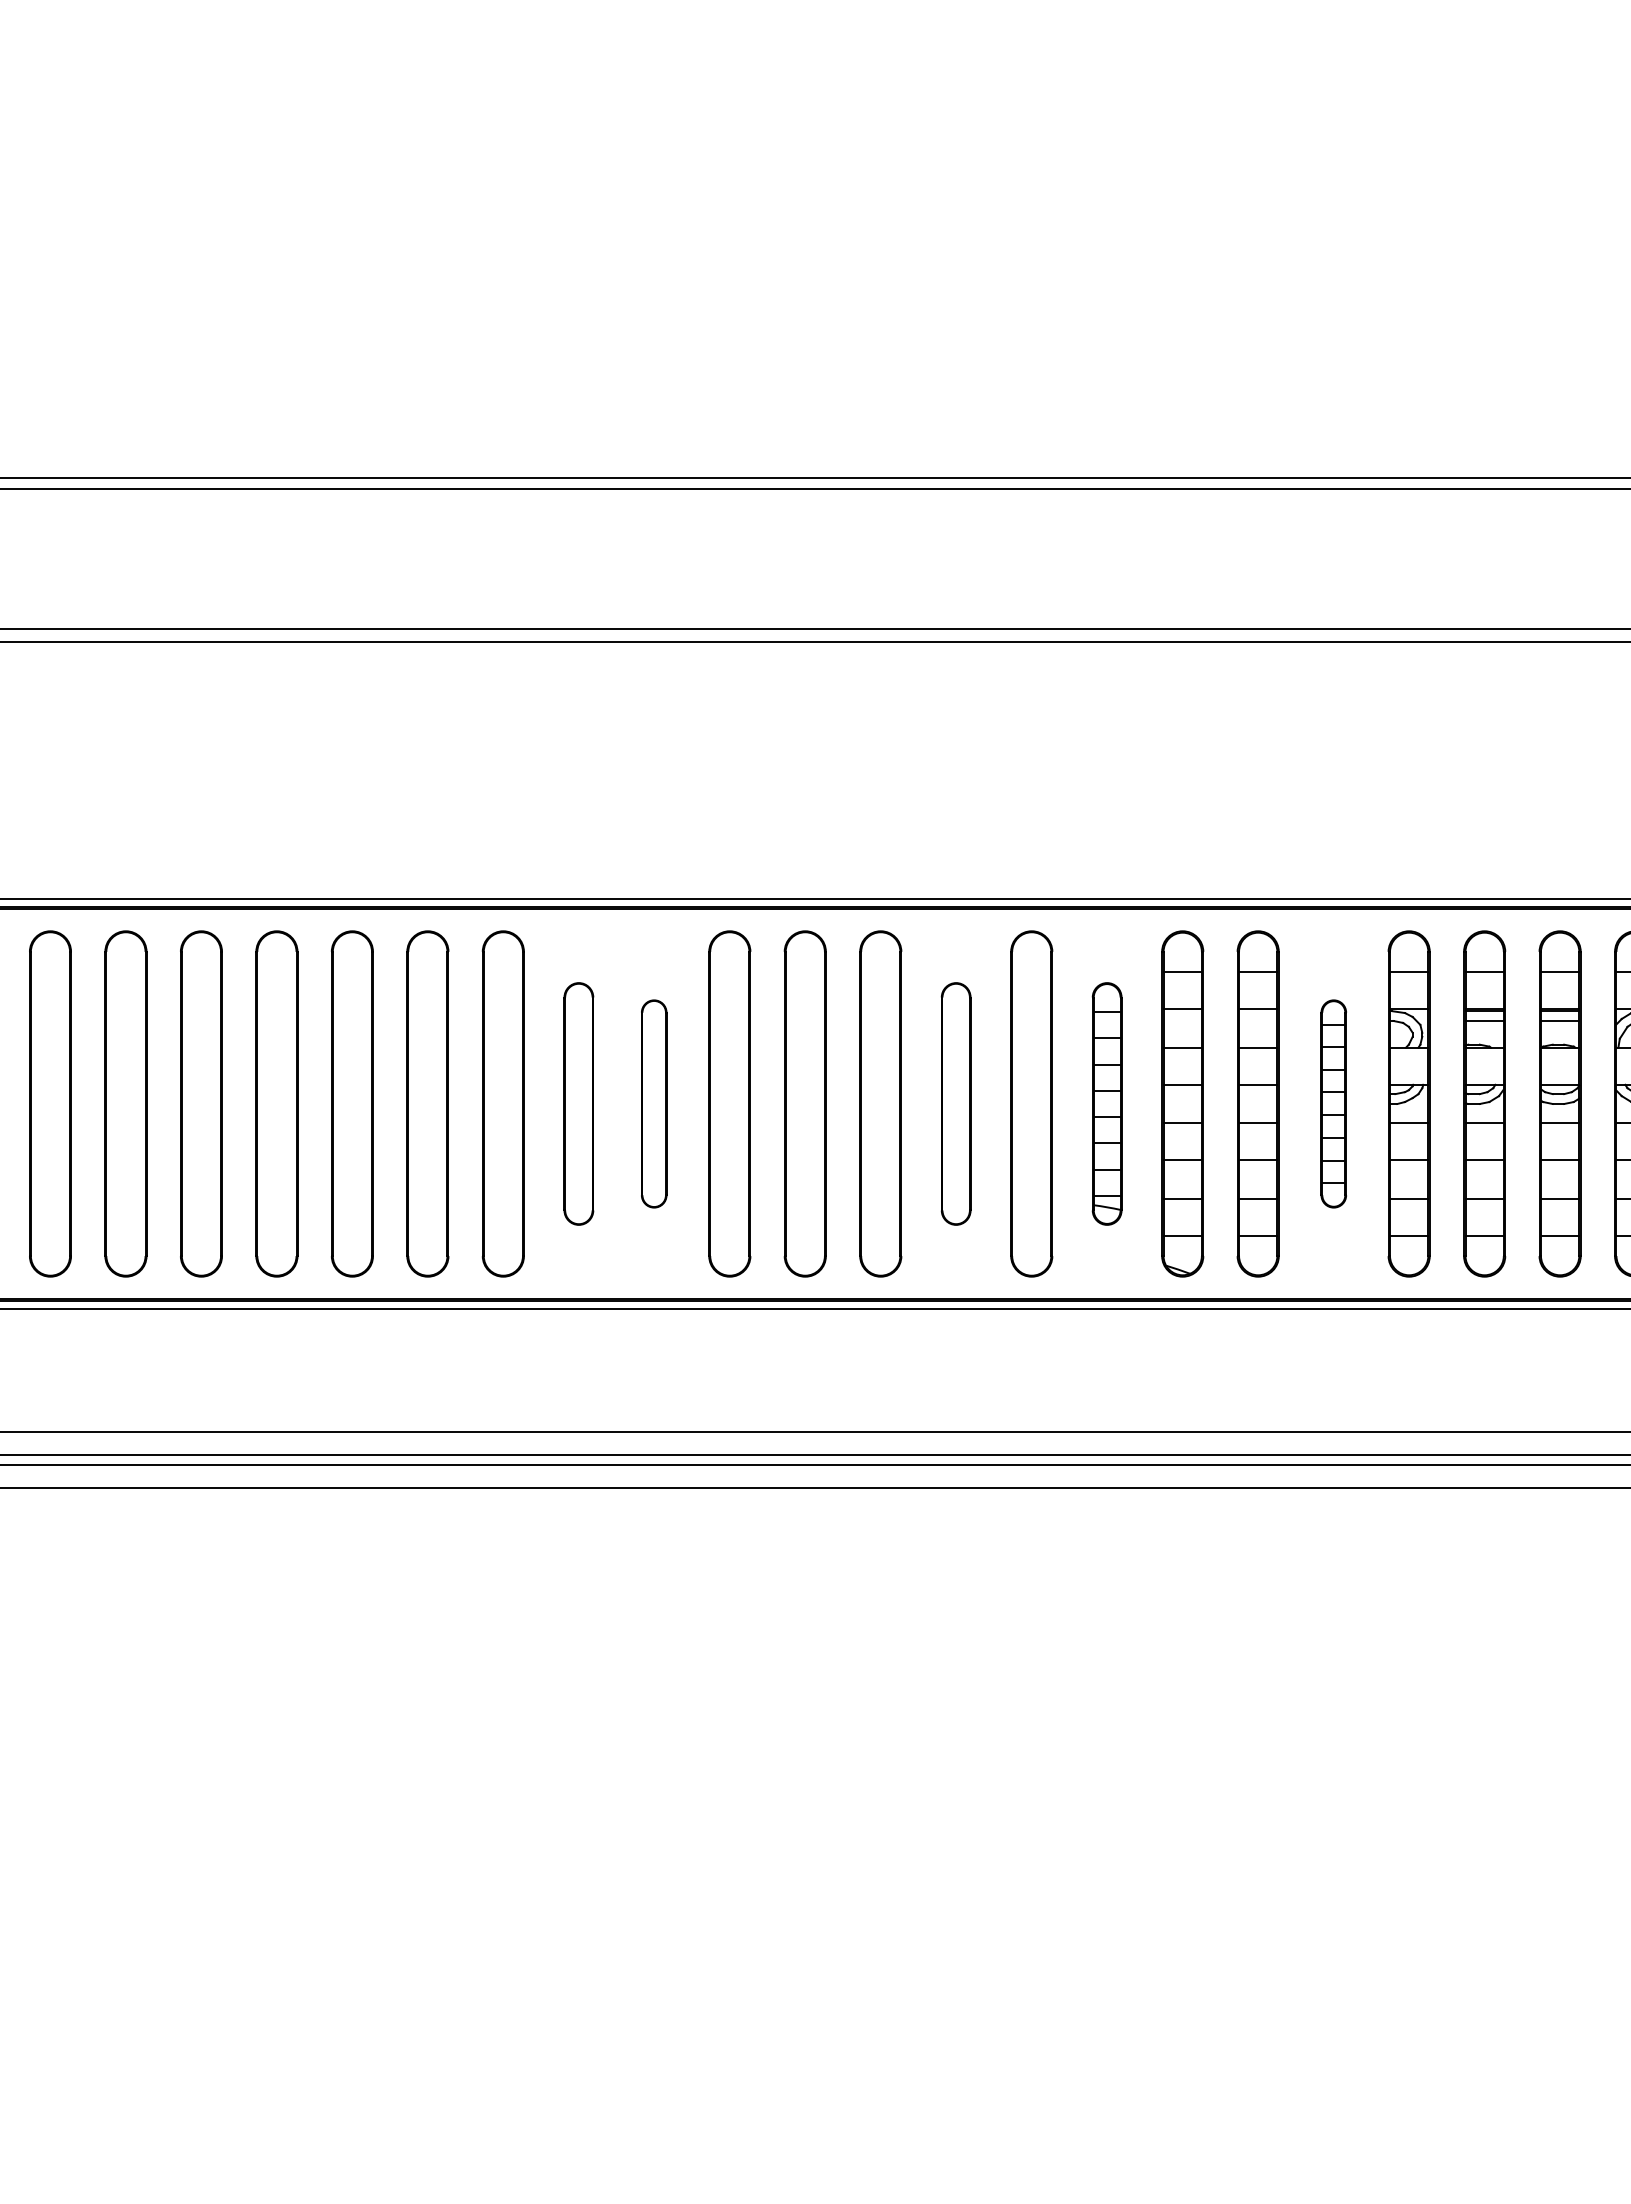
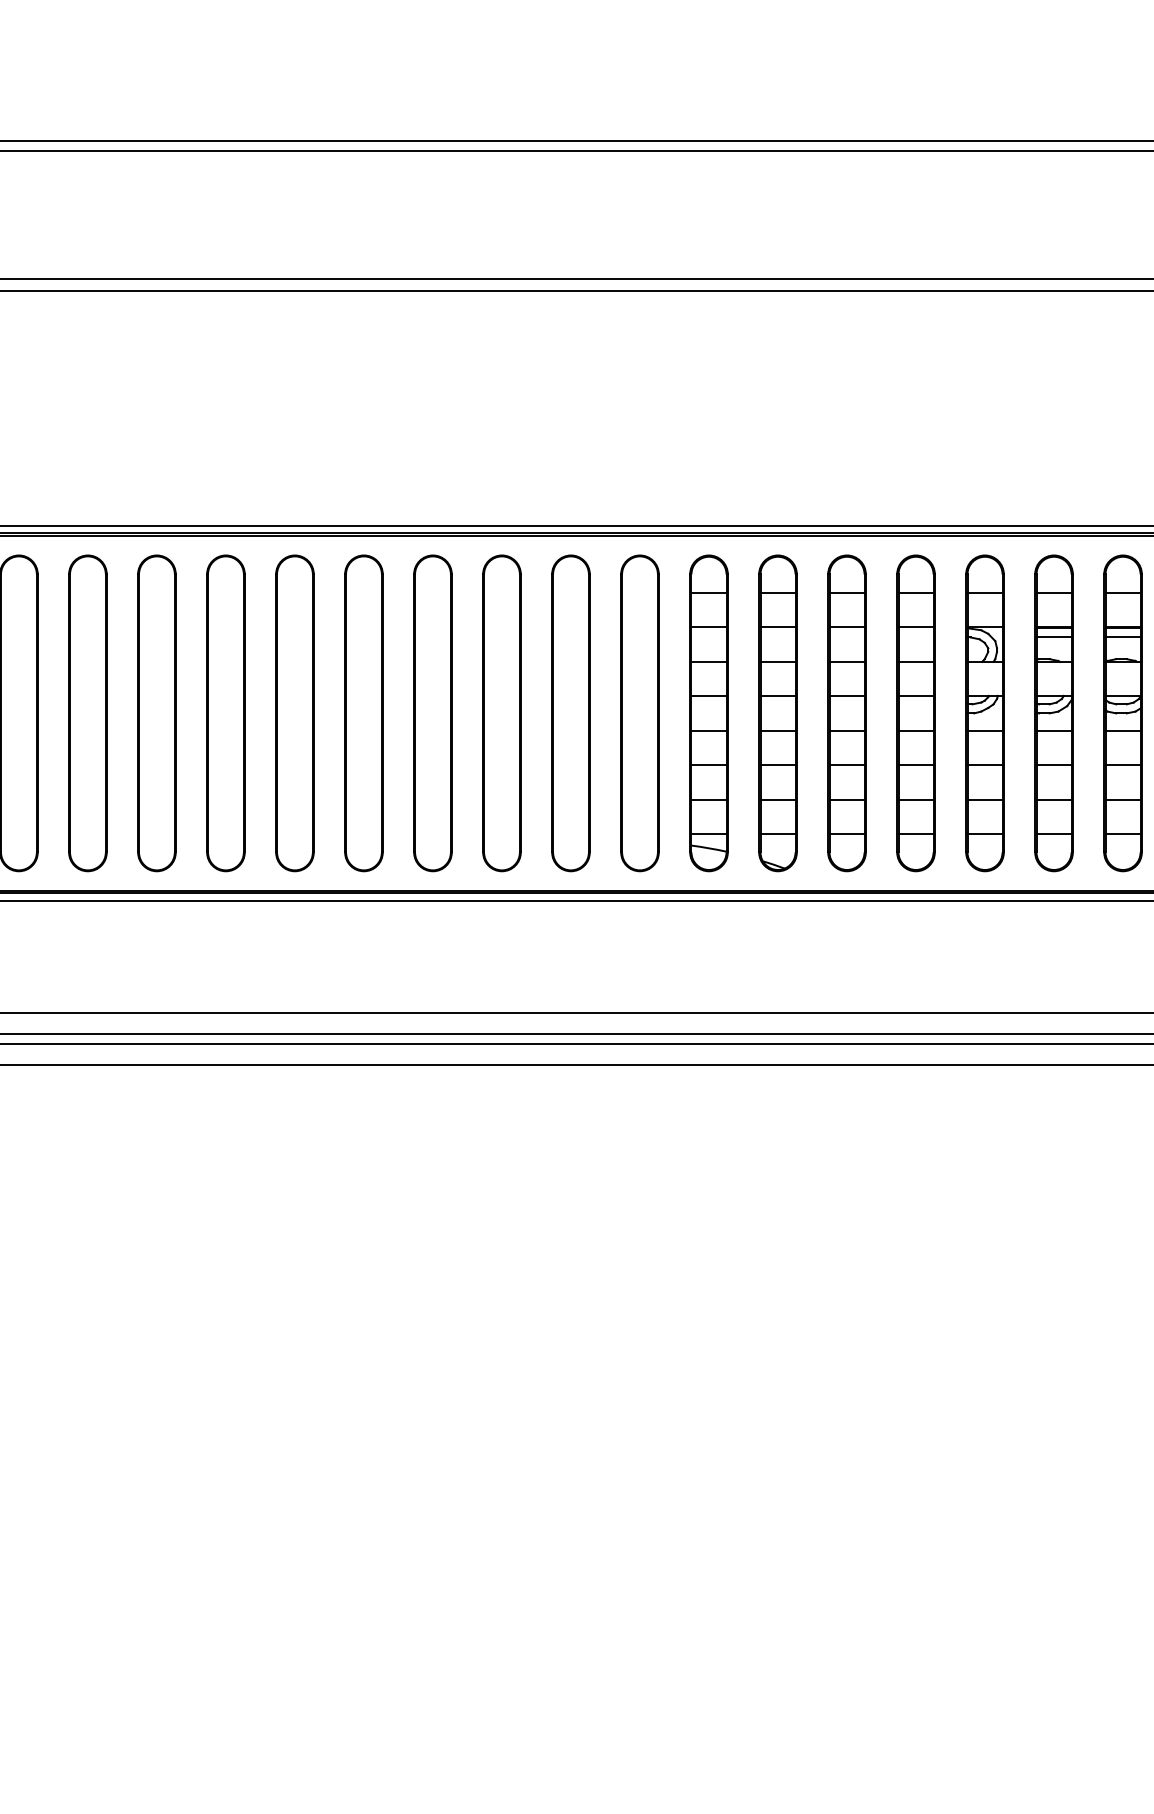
part: (578, 1103) -> (225, 712), size x1.43
part: (653, 1103) -> (294, 712), size x1.67
part: (955, 1103) -> (570, 712), size x1.43
part: (1106, 1103) -> (708, 712), size x1.43
part: (1333, 1103) -> (915, 712), size x1.67

